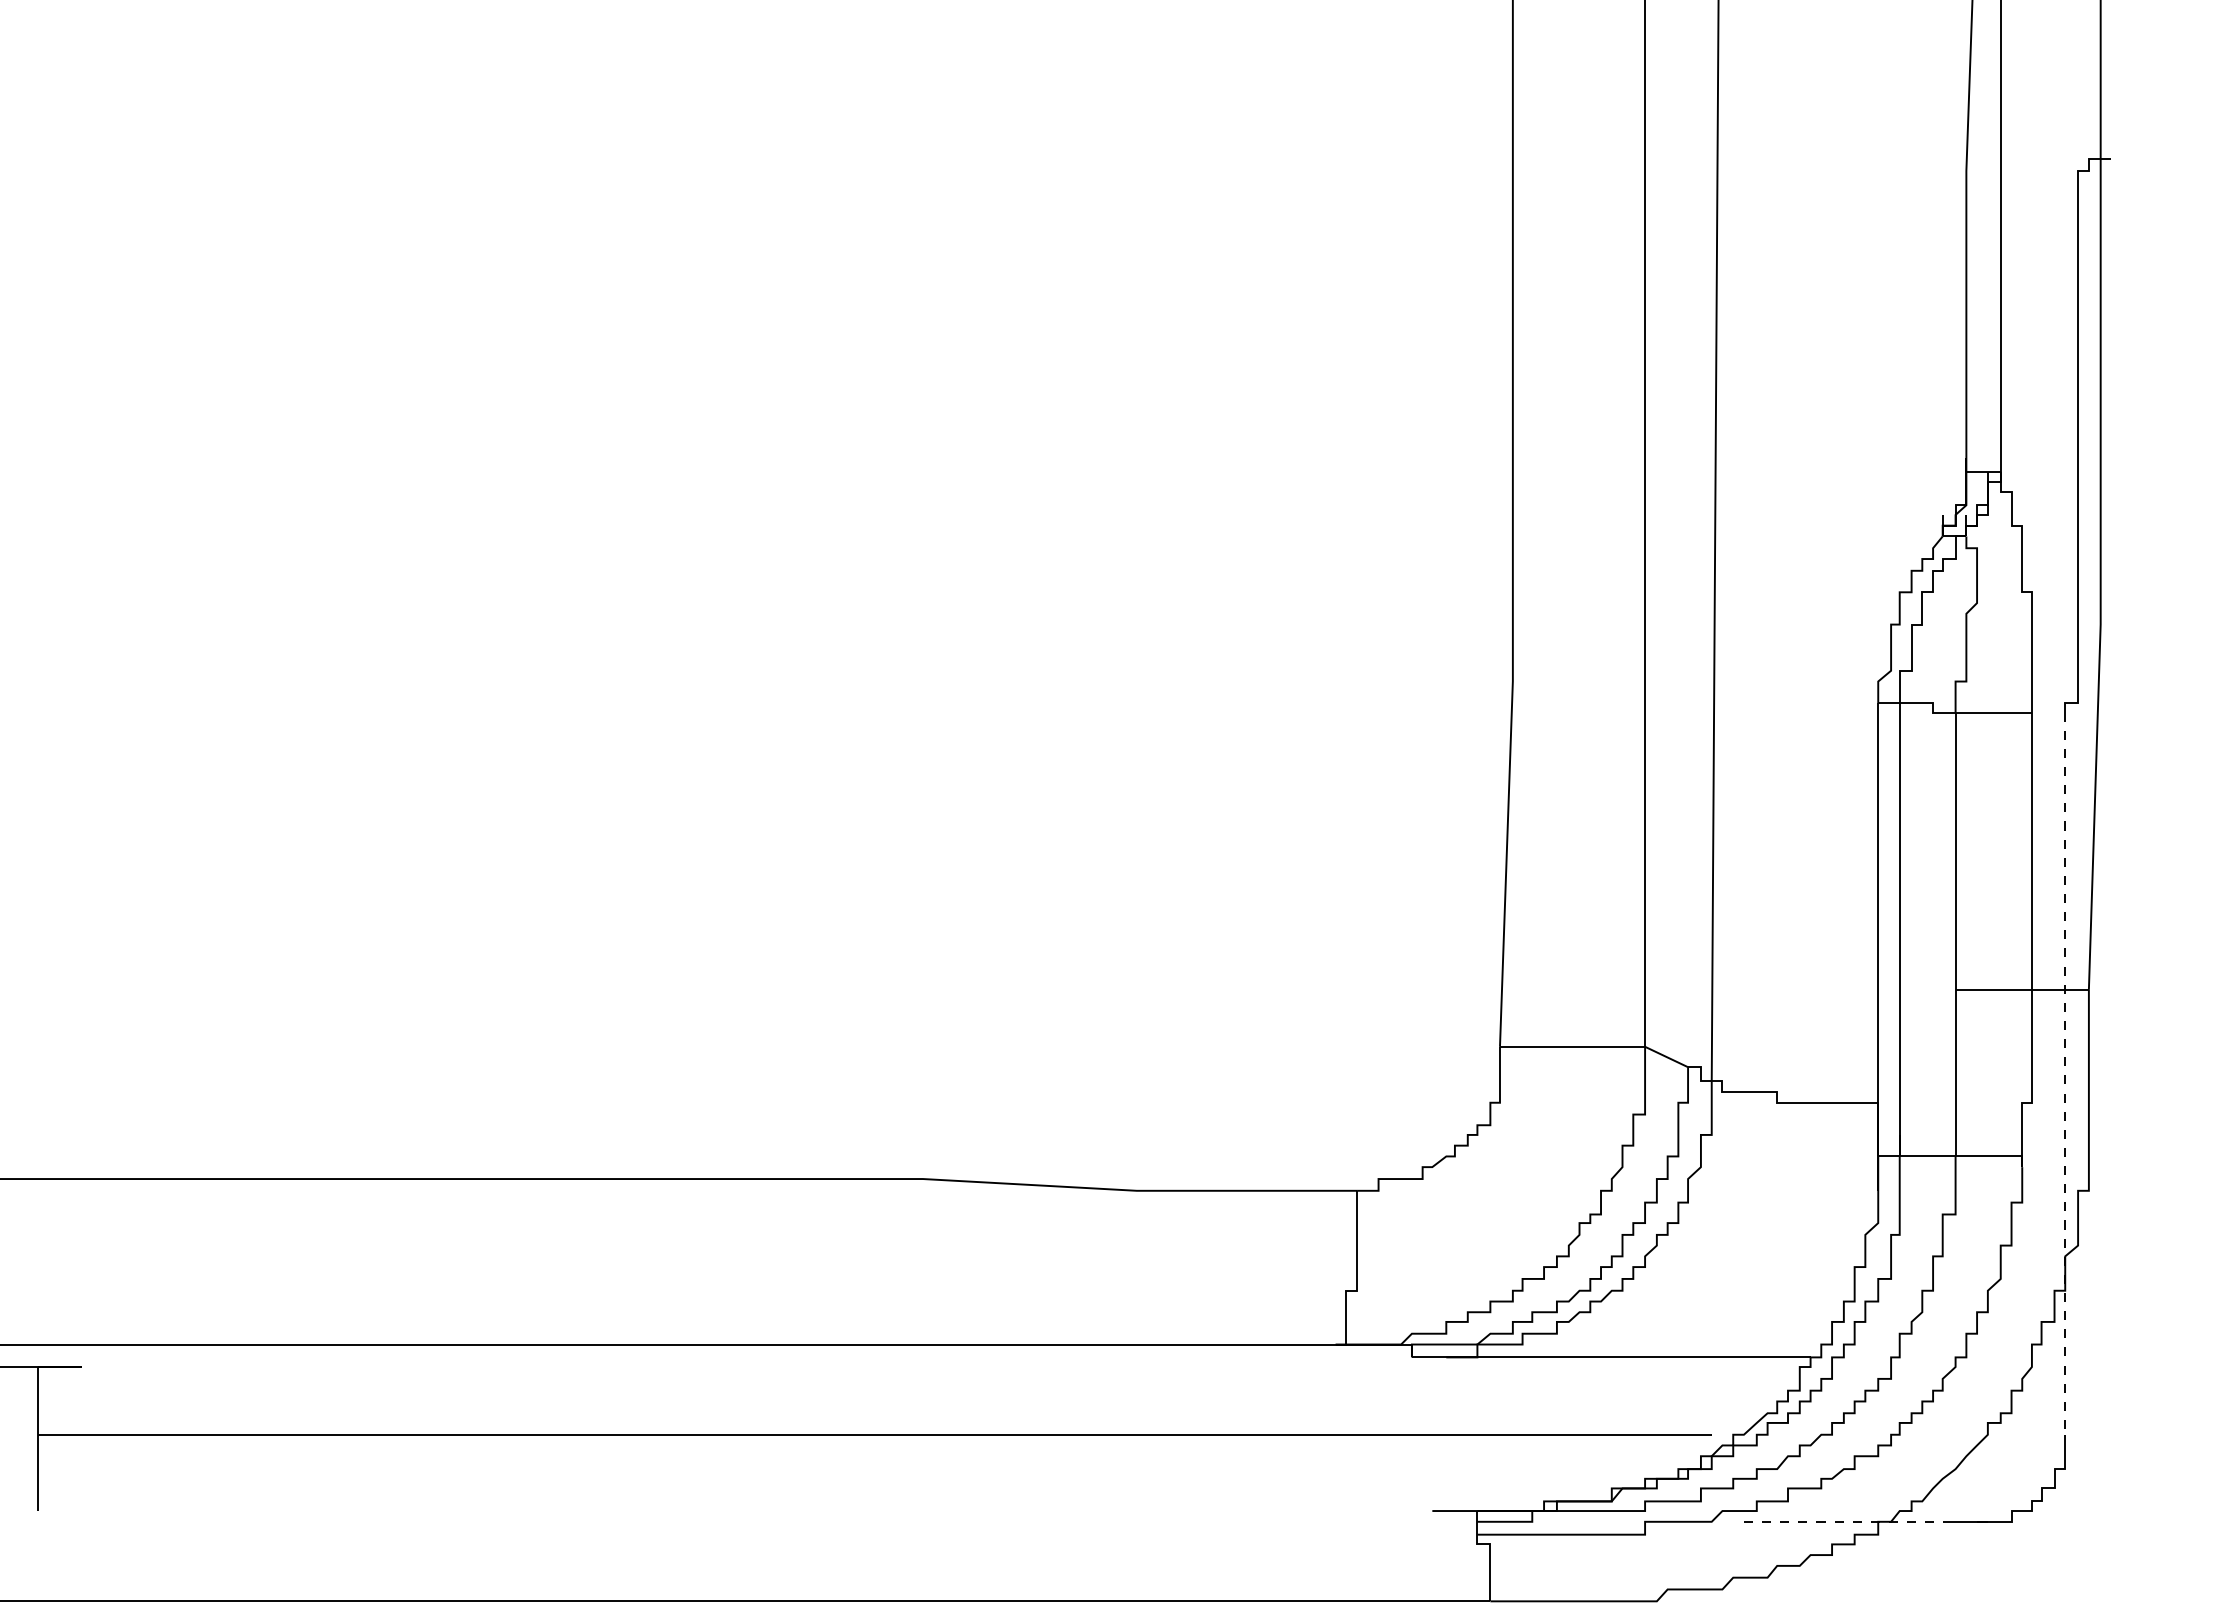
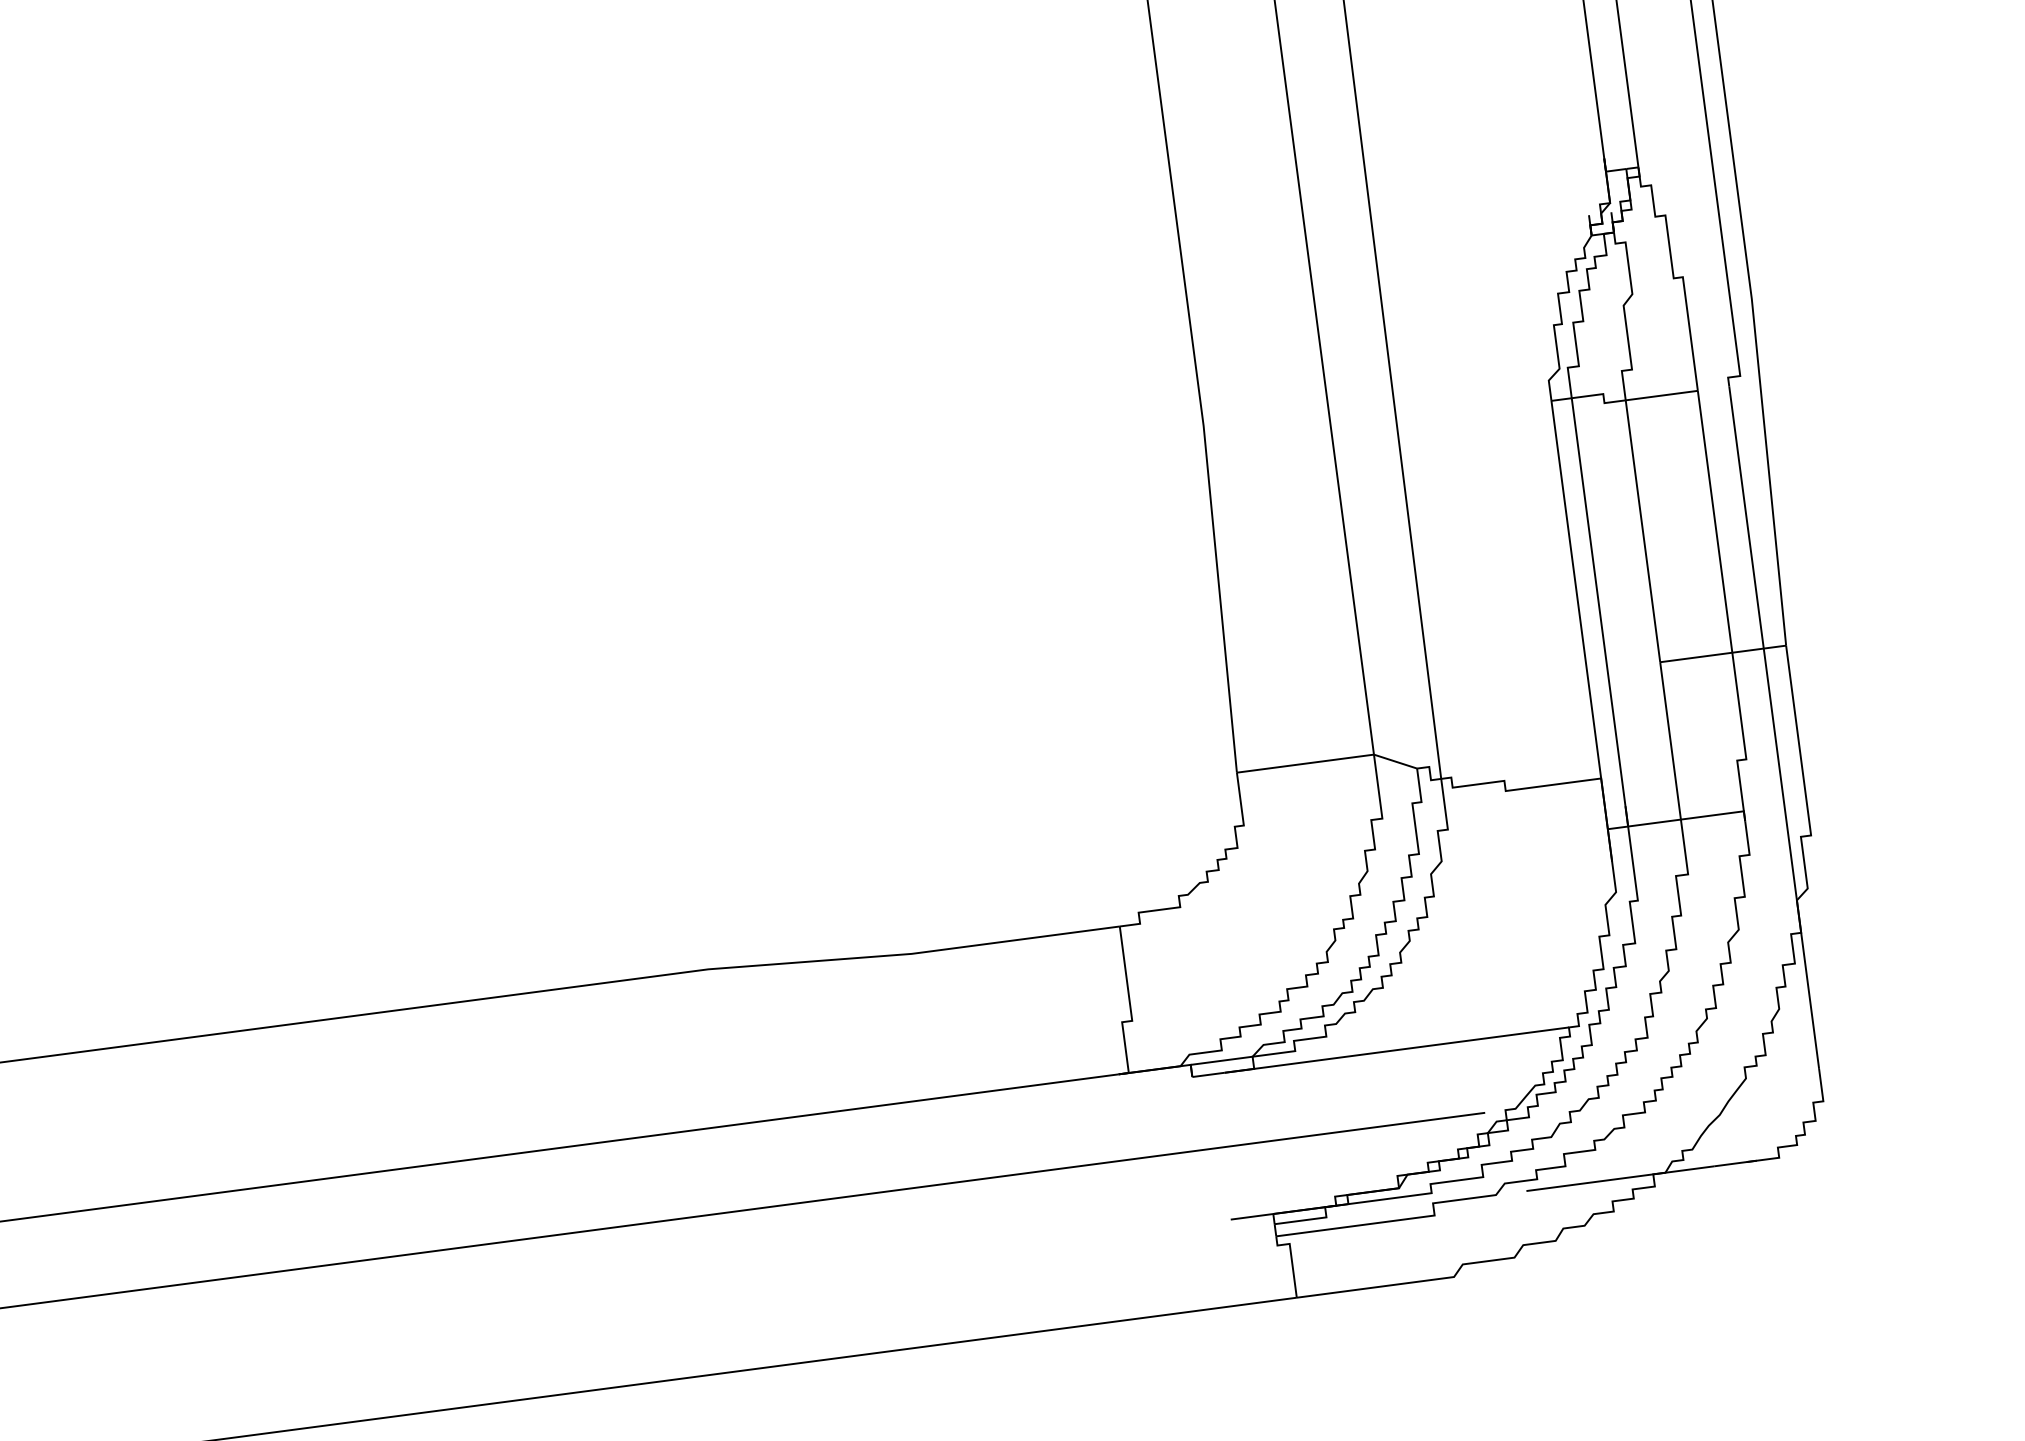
line: (2065, 1074) -> (1774, 728), dashed -> solid
line: (1843, 1521) -> (1620, 1178), dashed -> solid

